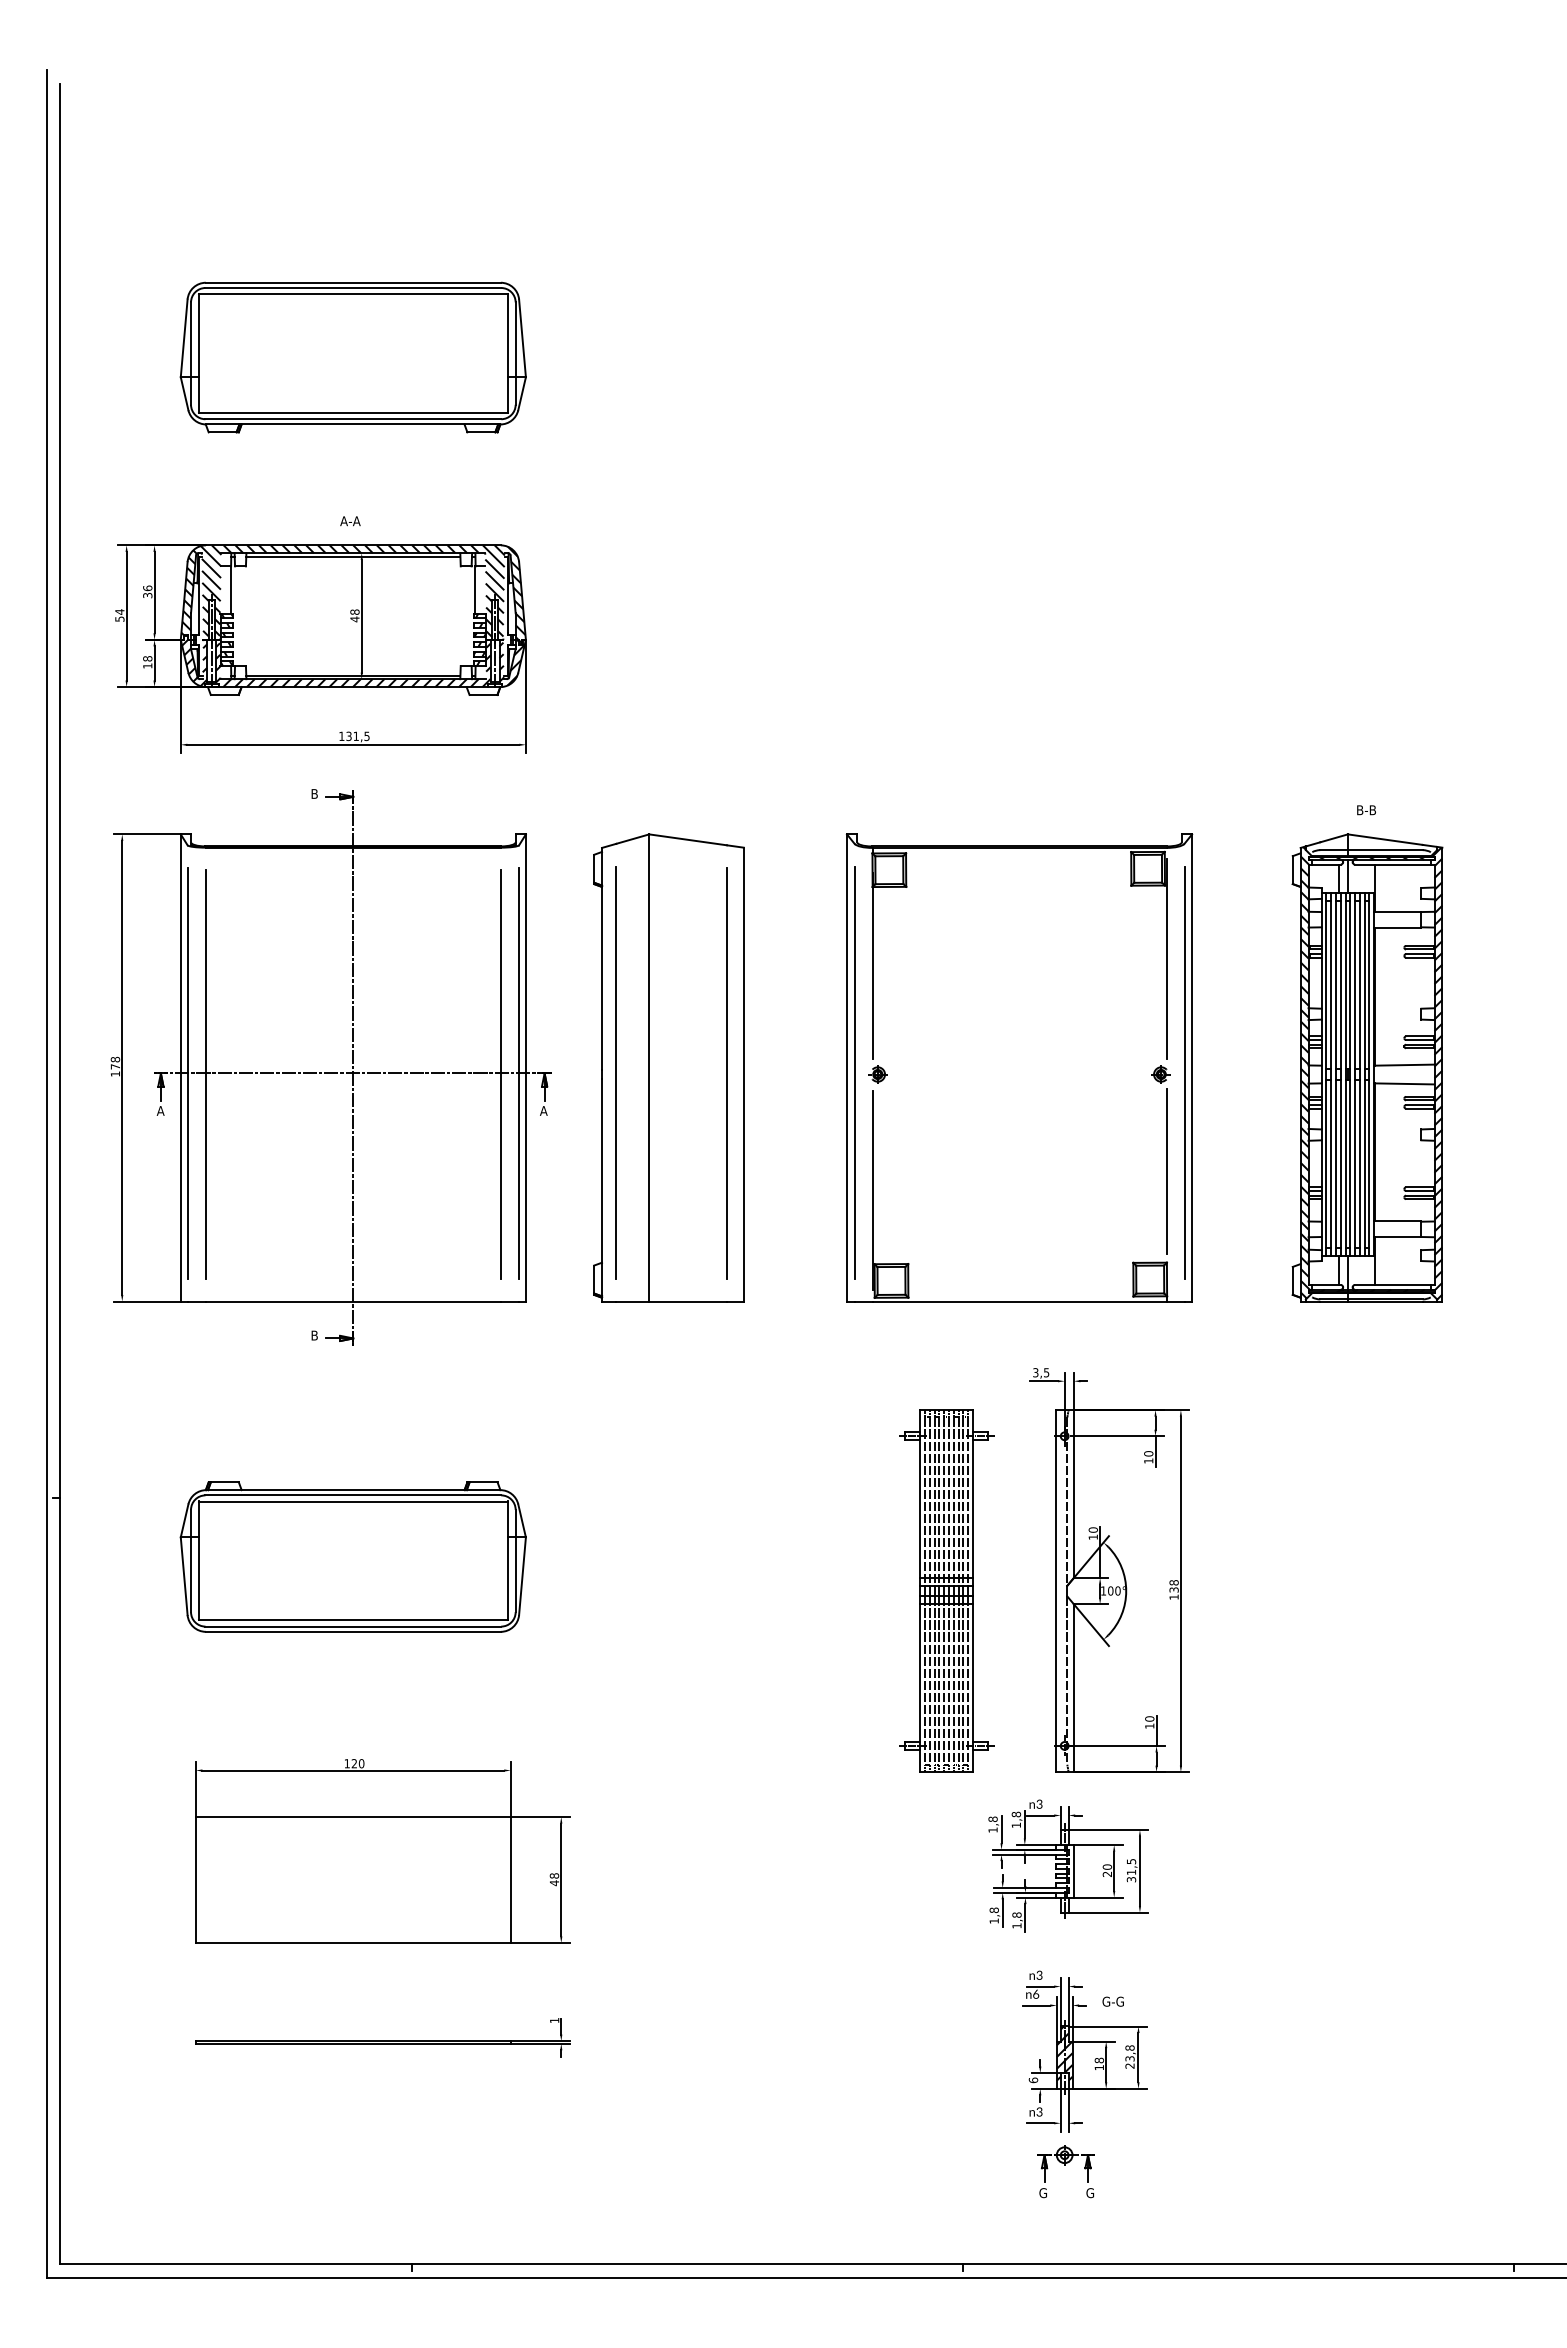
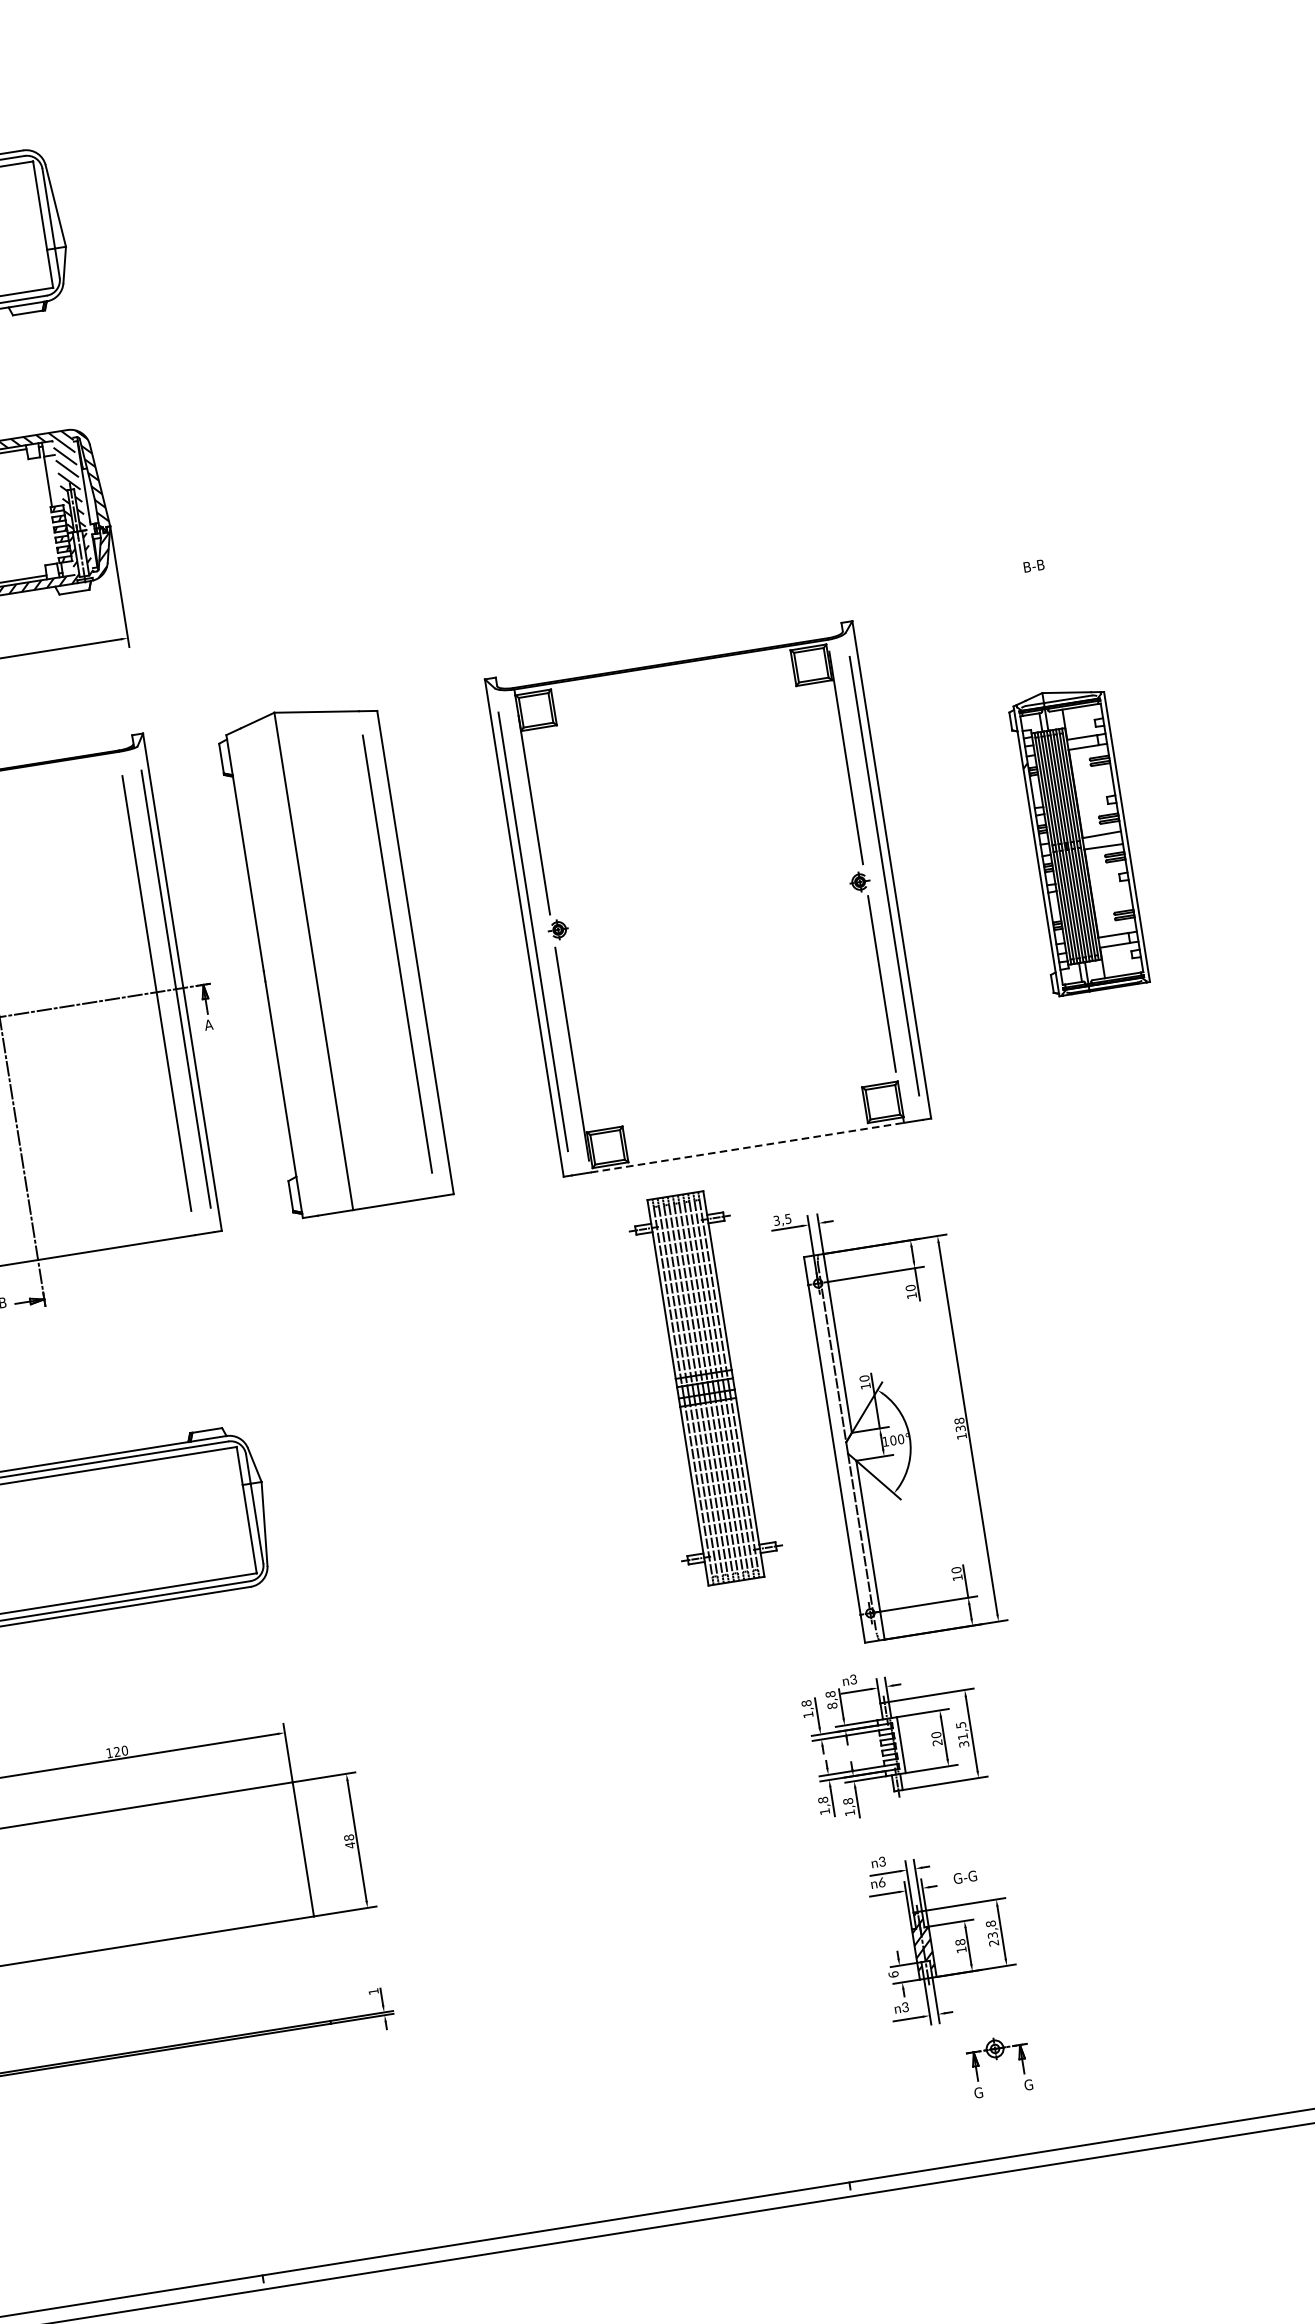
part: (1367, 1067) -> (1078, 839), size x0.6
line: (616, 1072) -> (279, 971), removed
line: (1020, 1301) -> (748, 1147), solid -> dashed
part: (946, 1590) -> (705, 1387), moved
text: (1016, 1825) -> (832, 1706), 1,8 -> 8,8
part: (1065, 2171) -> (998, 2066), moved

